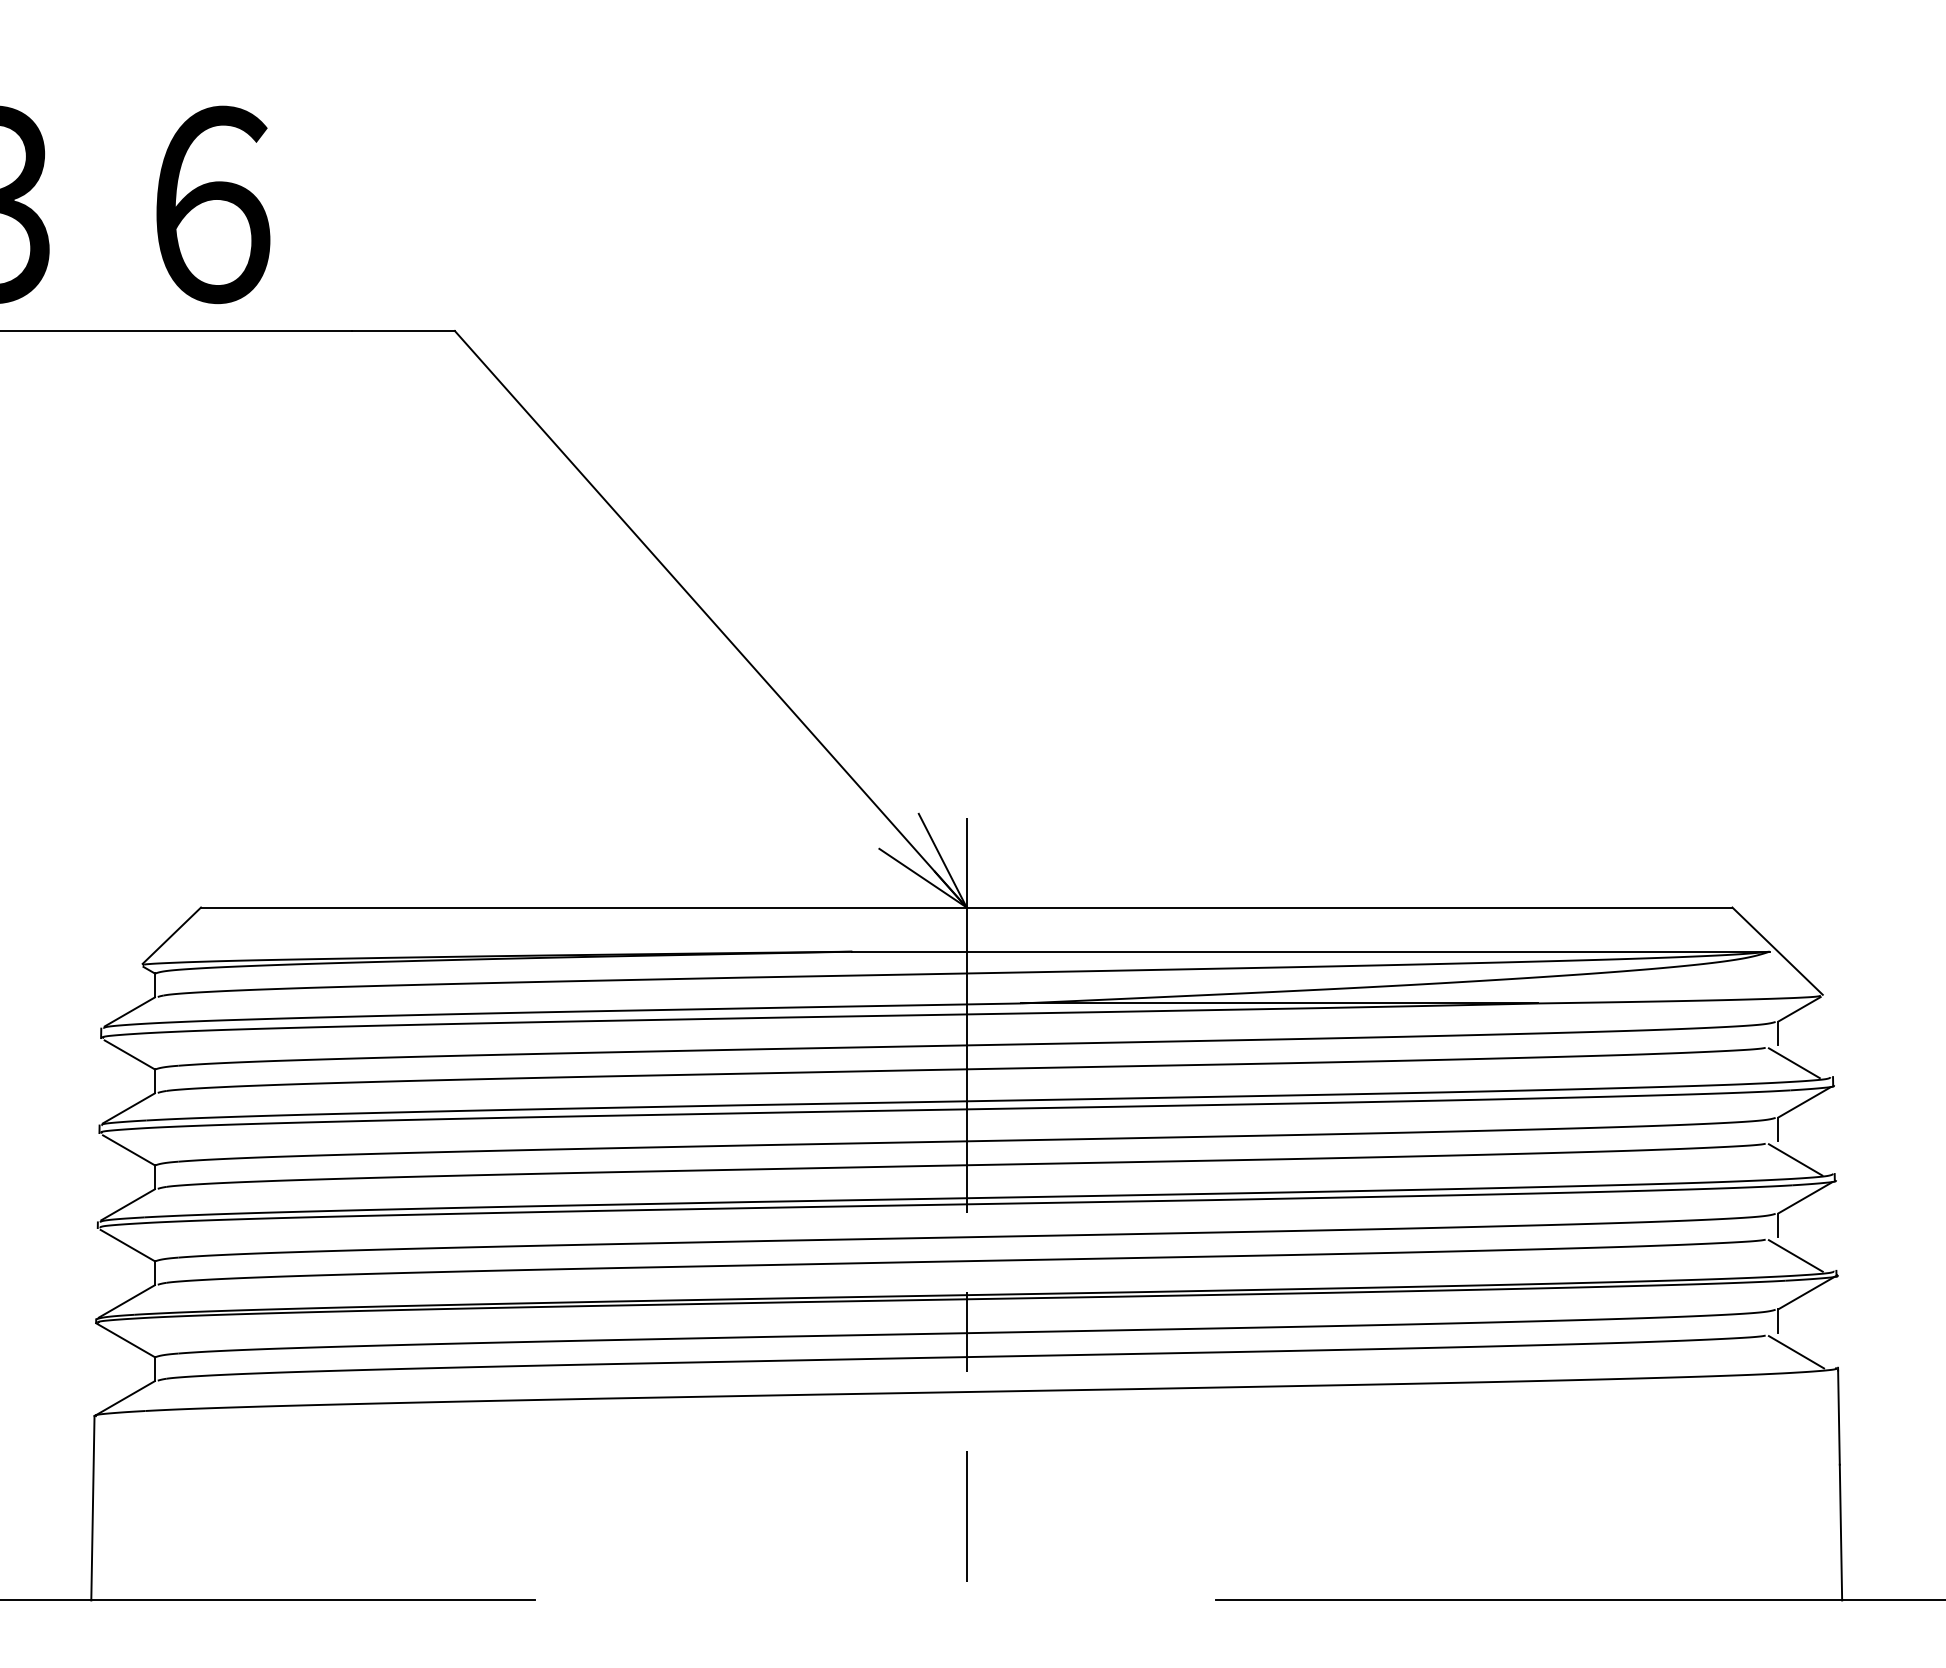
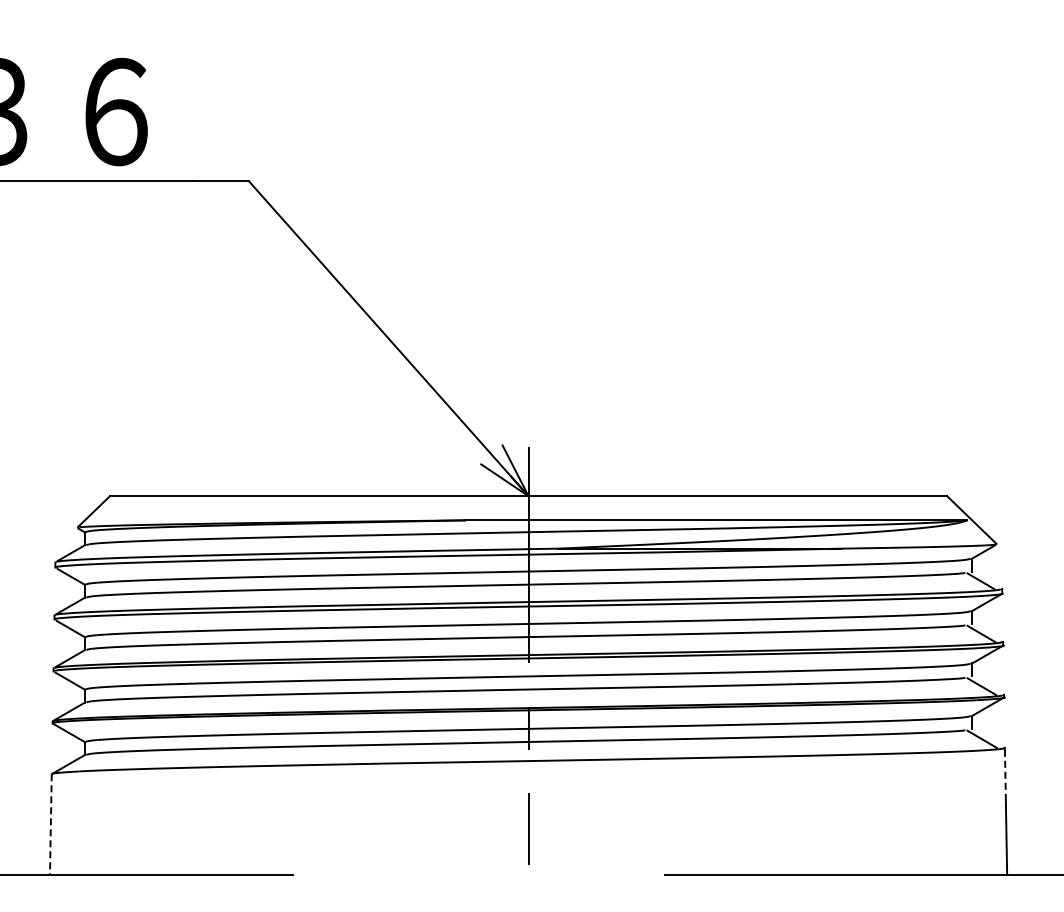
line: (1839, 1418) -> (1005, 775), solid -> dashed
line: (92, 1509) -> (50, 825), solid -> dashed

